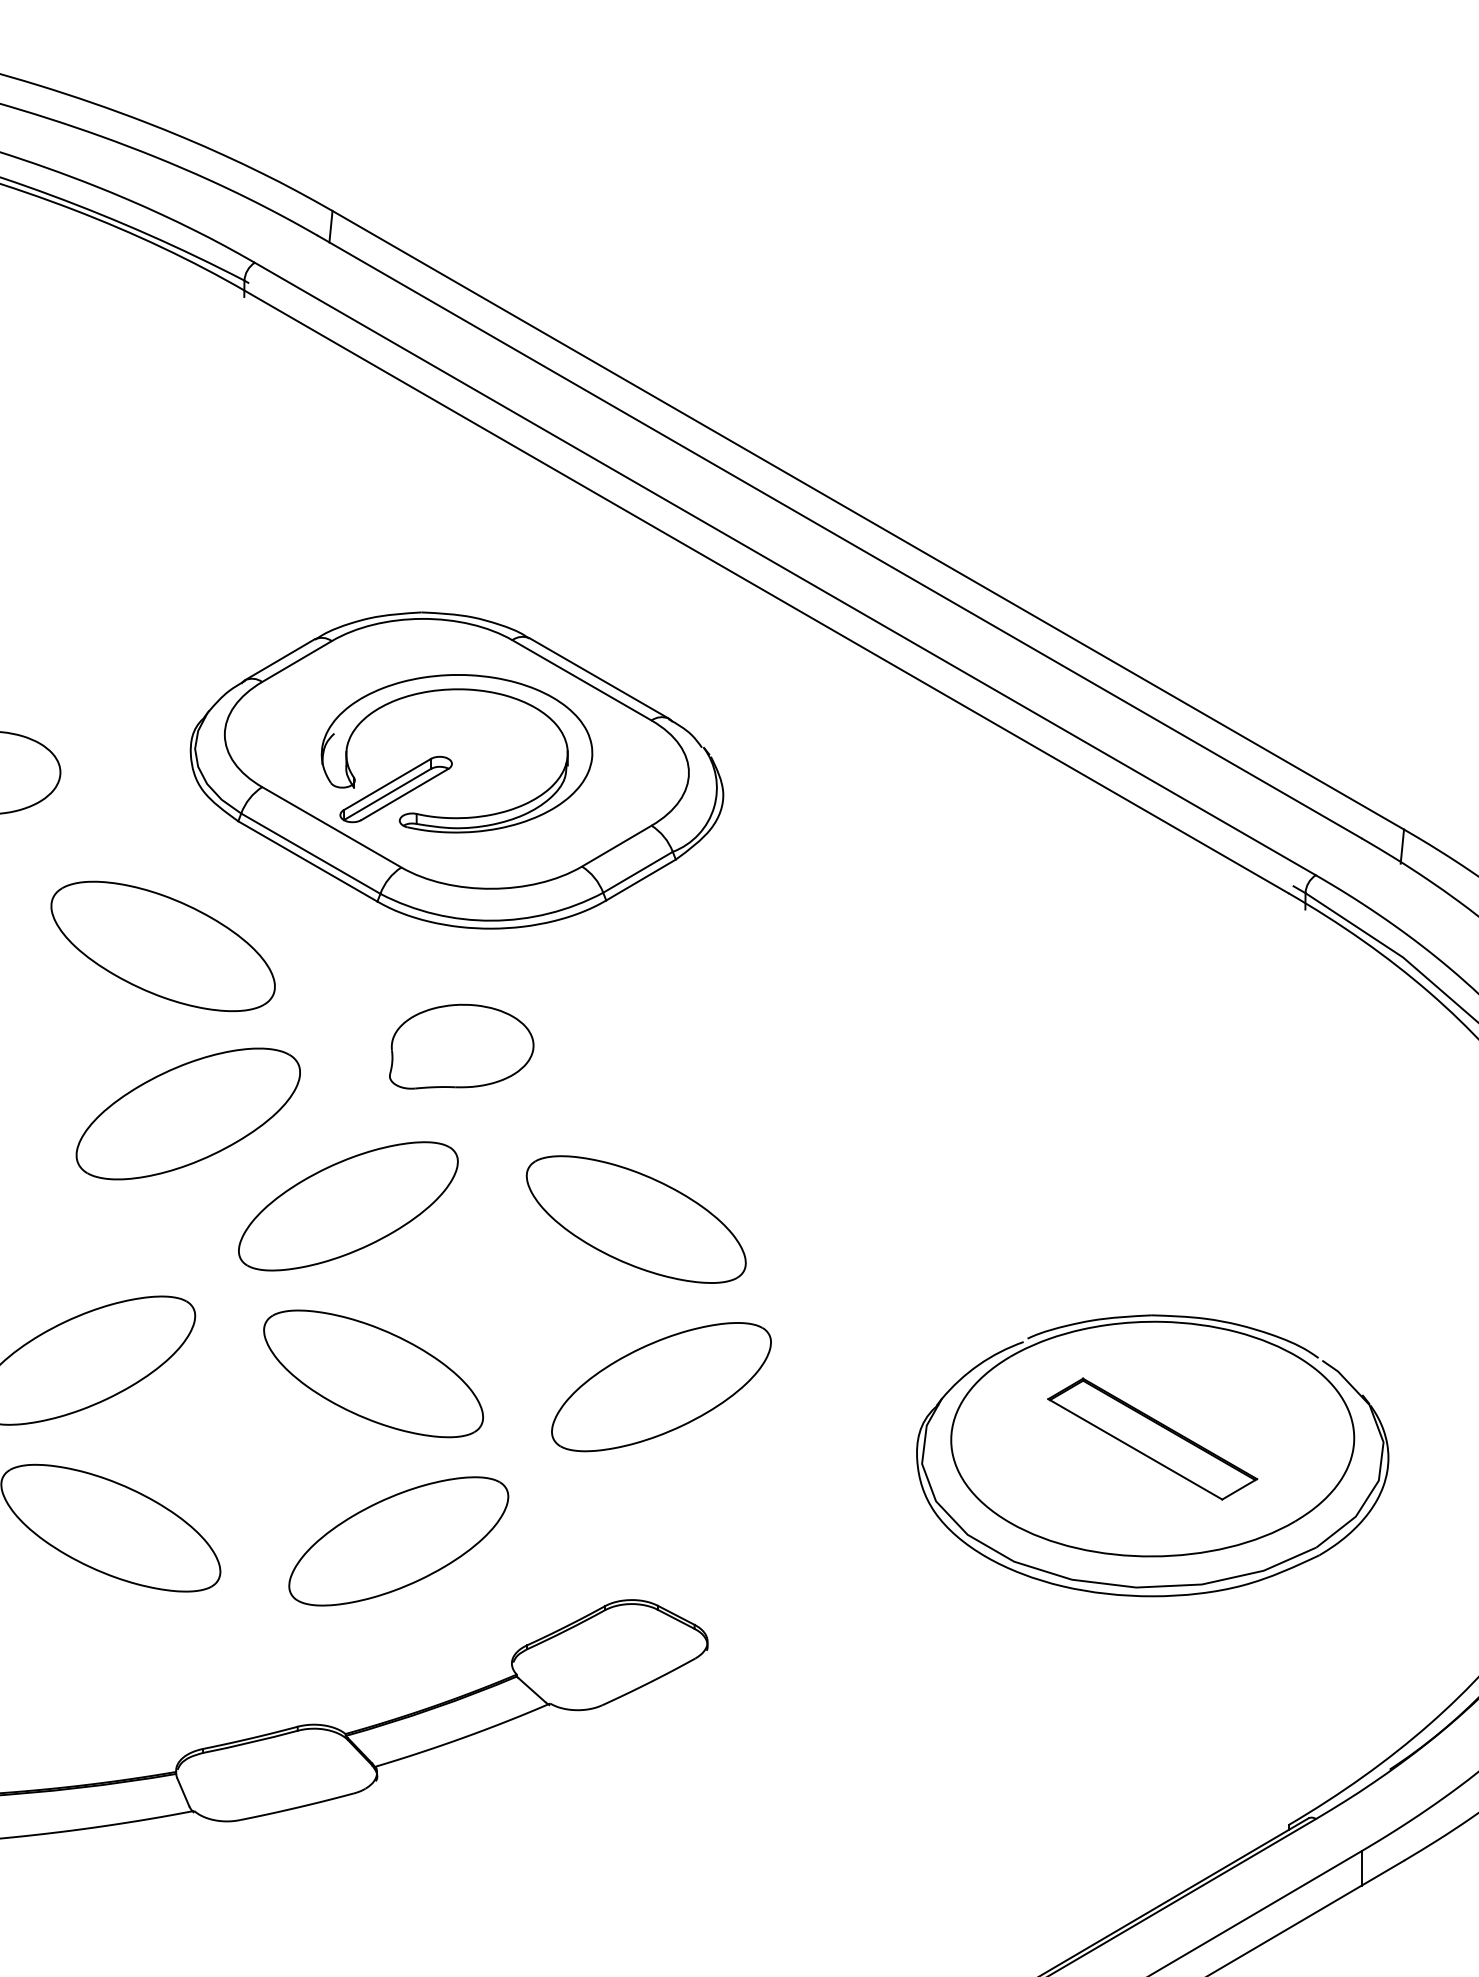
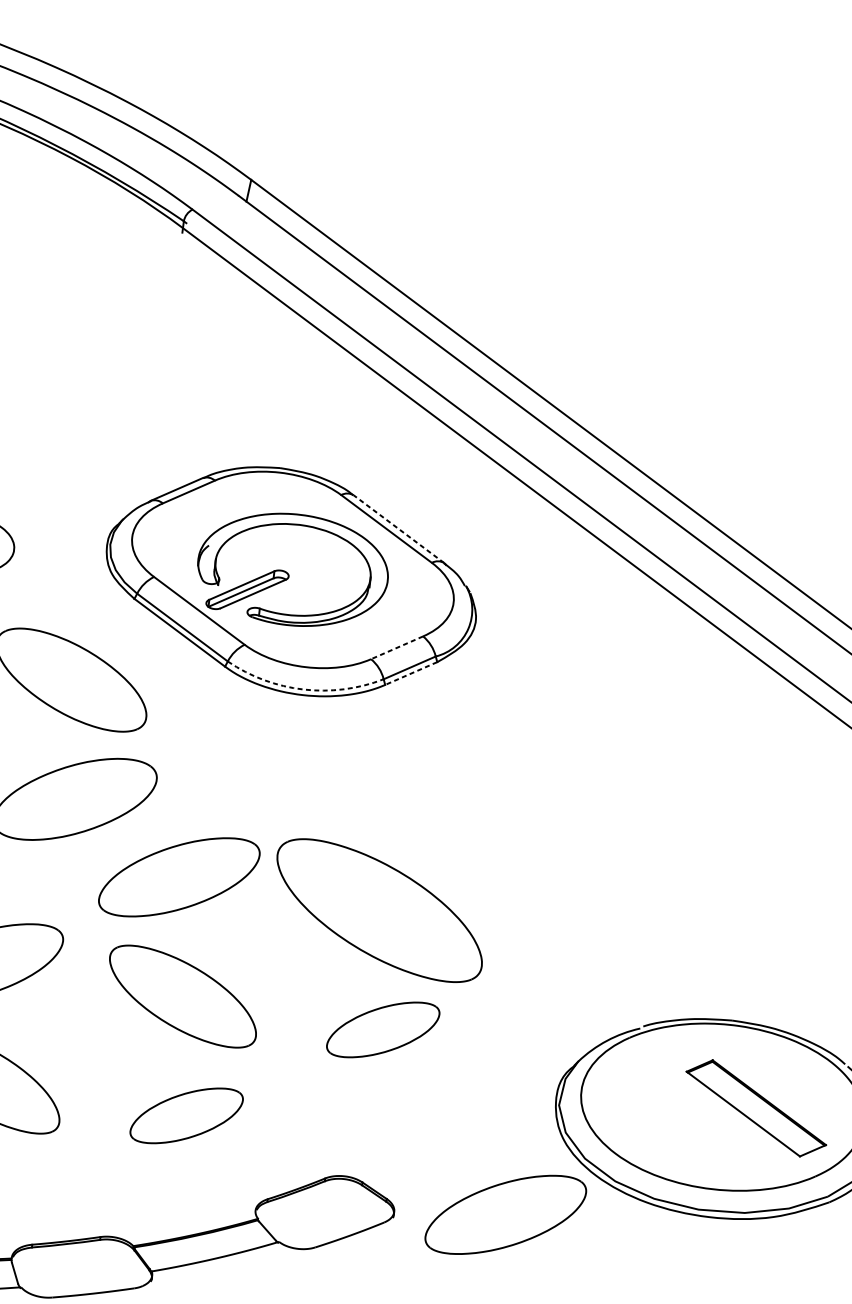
line: (599, 678) -> (398, 529), solid -> dashed
line: (616, 846) -> (396, 648), solid -> dashed
line: (640, 880) -> (410, 673), solid -> dashed
arc: (491, 920) -> (303, 689), solid -> dashed
part: (461, 1046) -> (271, 774), removed
part: (635, 1219) -> (379, 910), size x1.4
part: (661, 1387) -> (383, 1030), size x0.7
part: (1152, 1438) -> (756, 1107), moved
part: (398, 1541) -> (186, 1115), size x0.7
part: (865, 1627) -> (505, 1214), added

